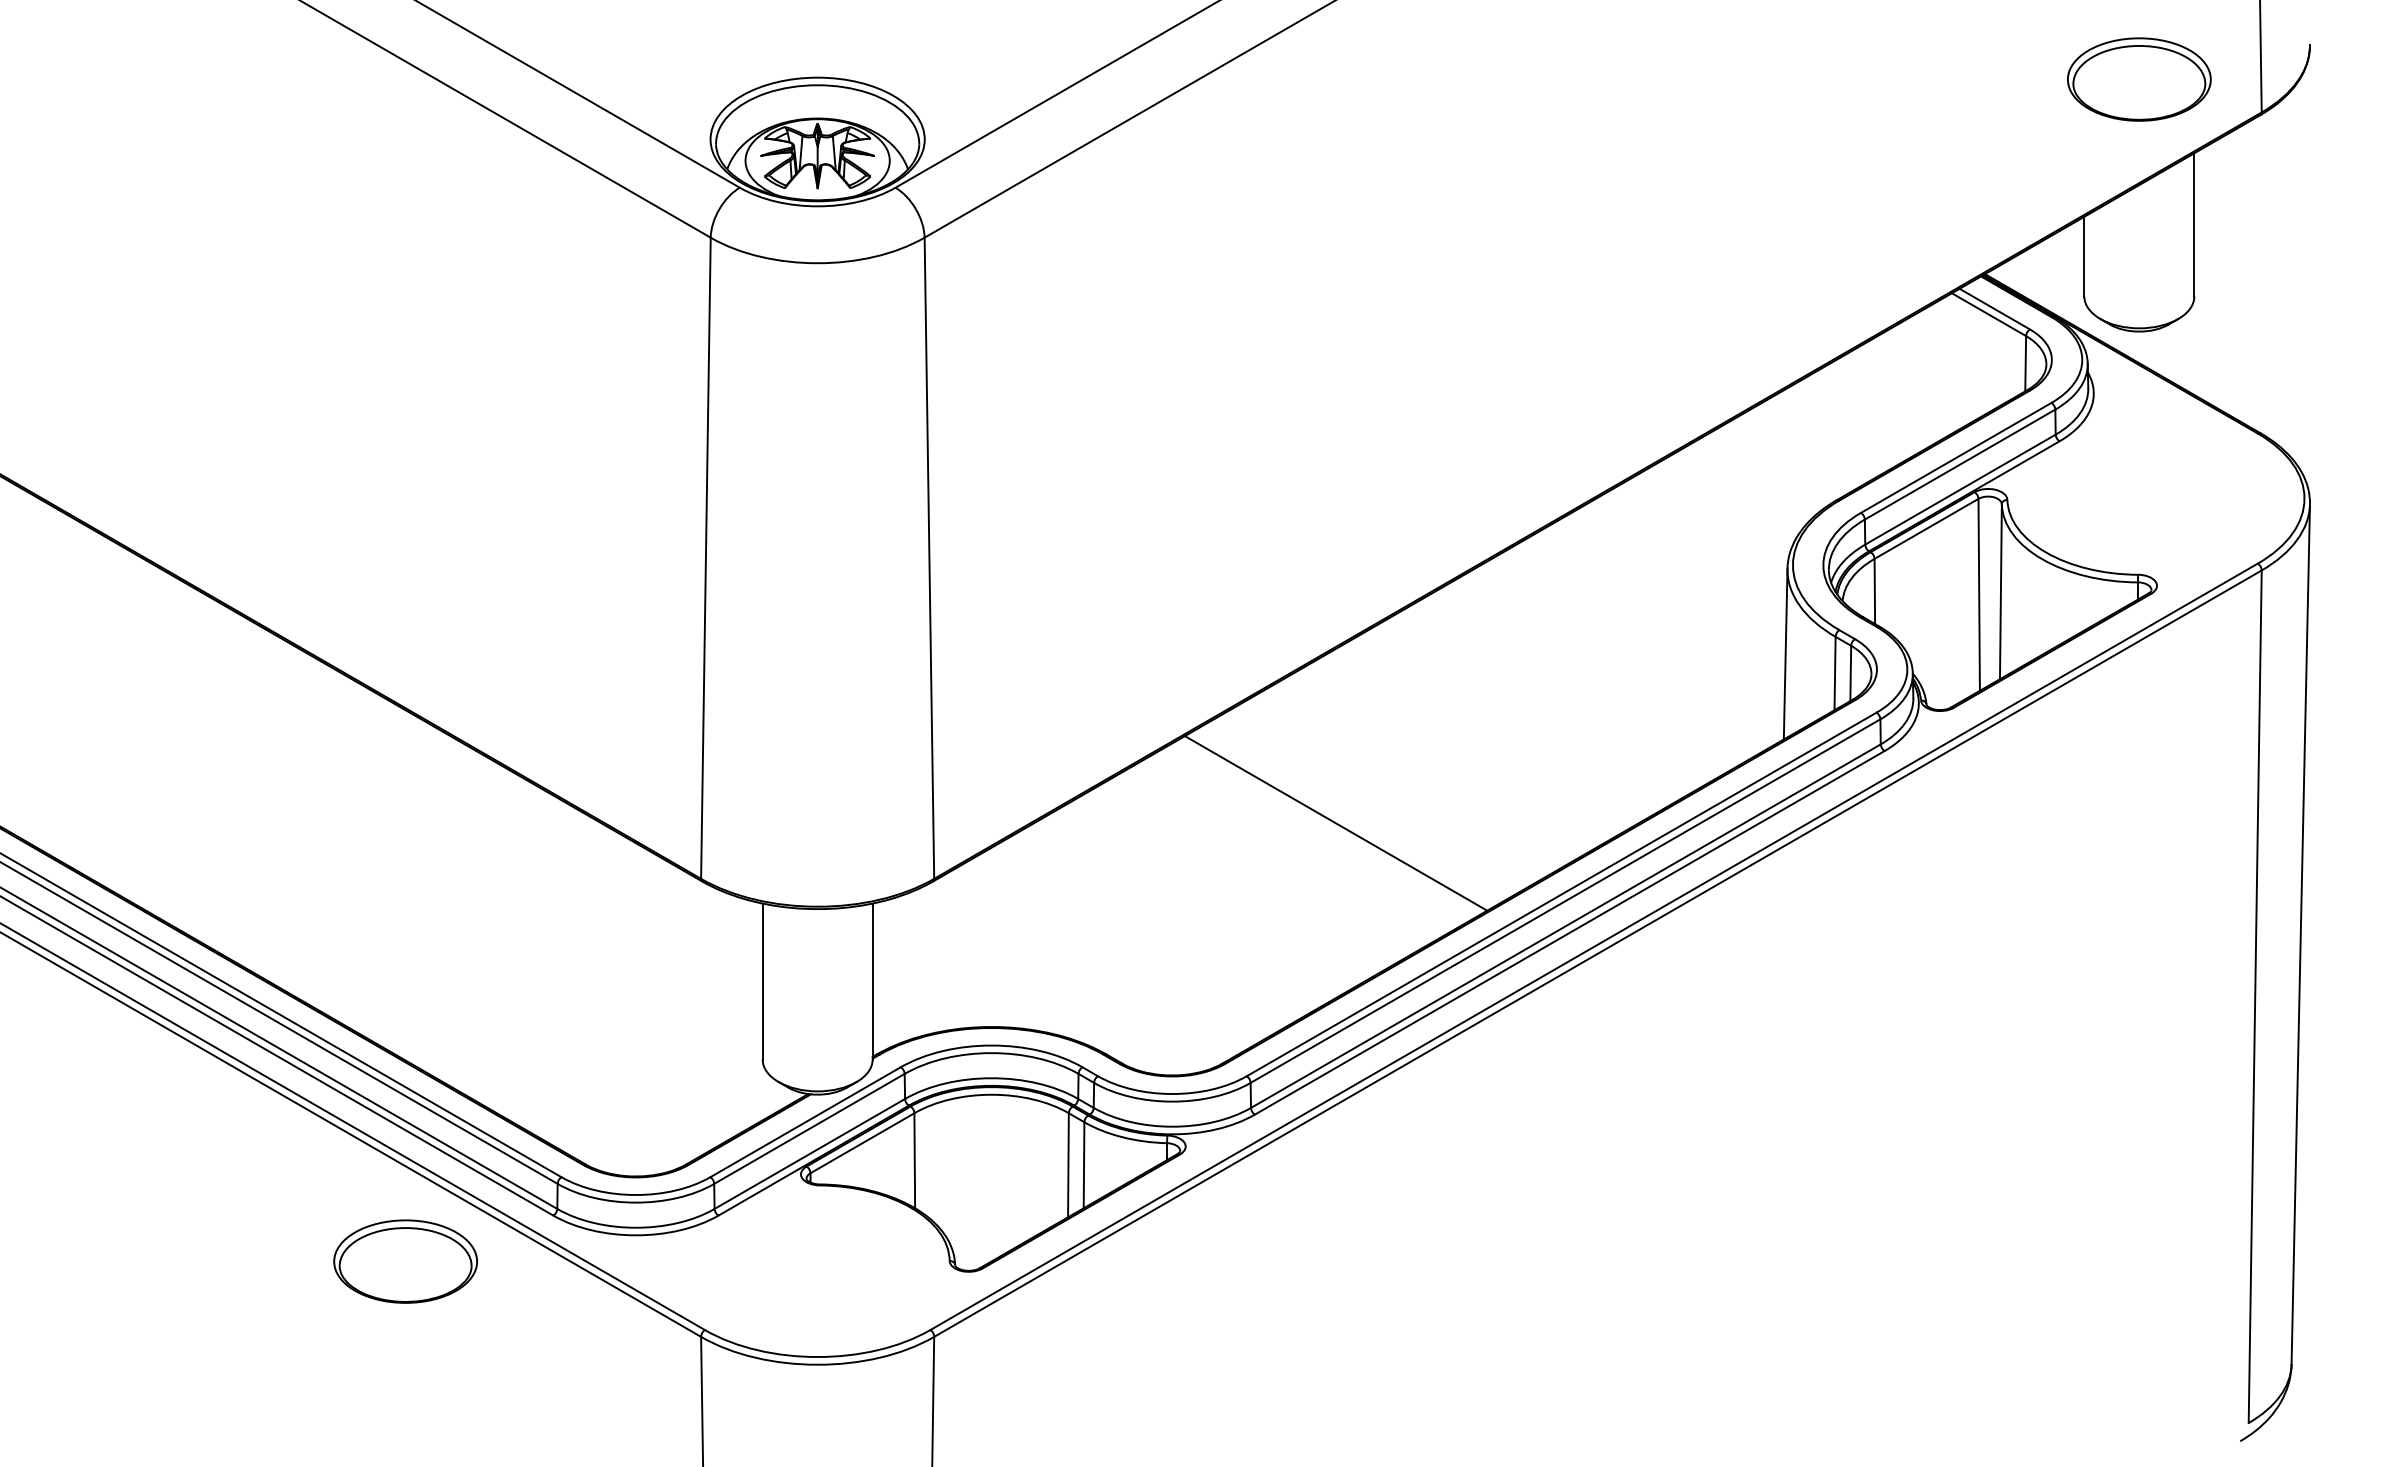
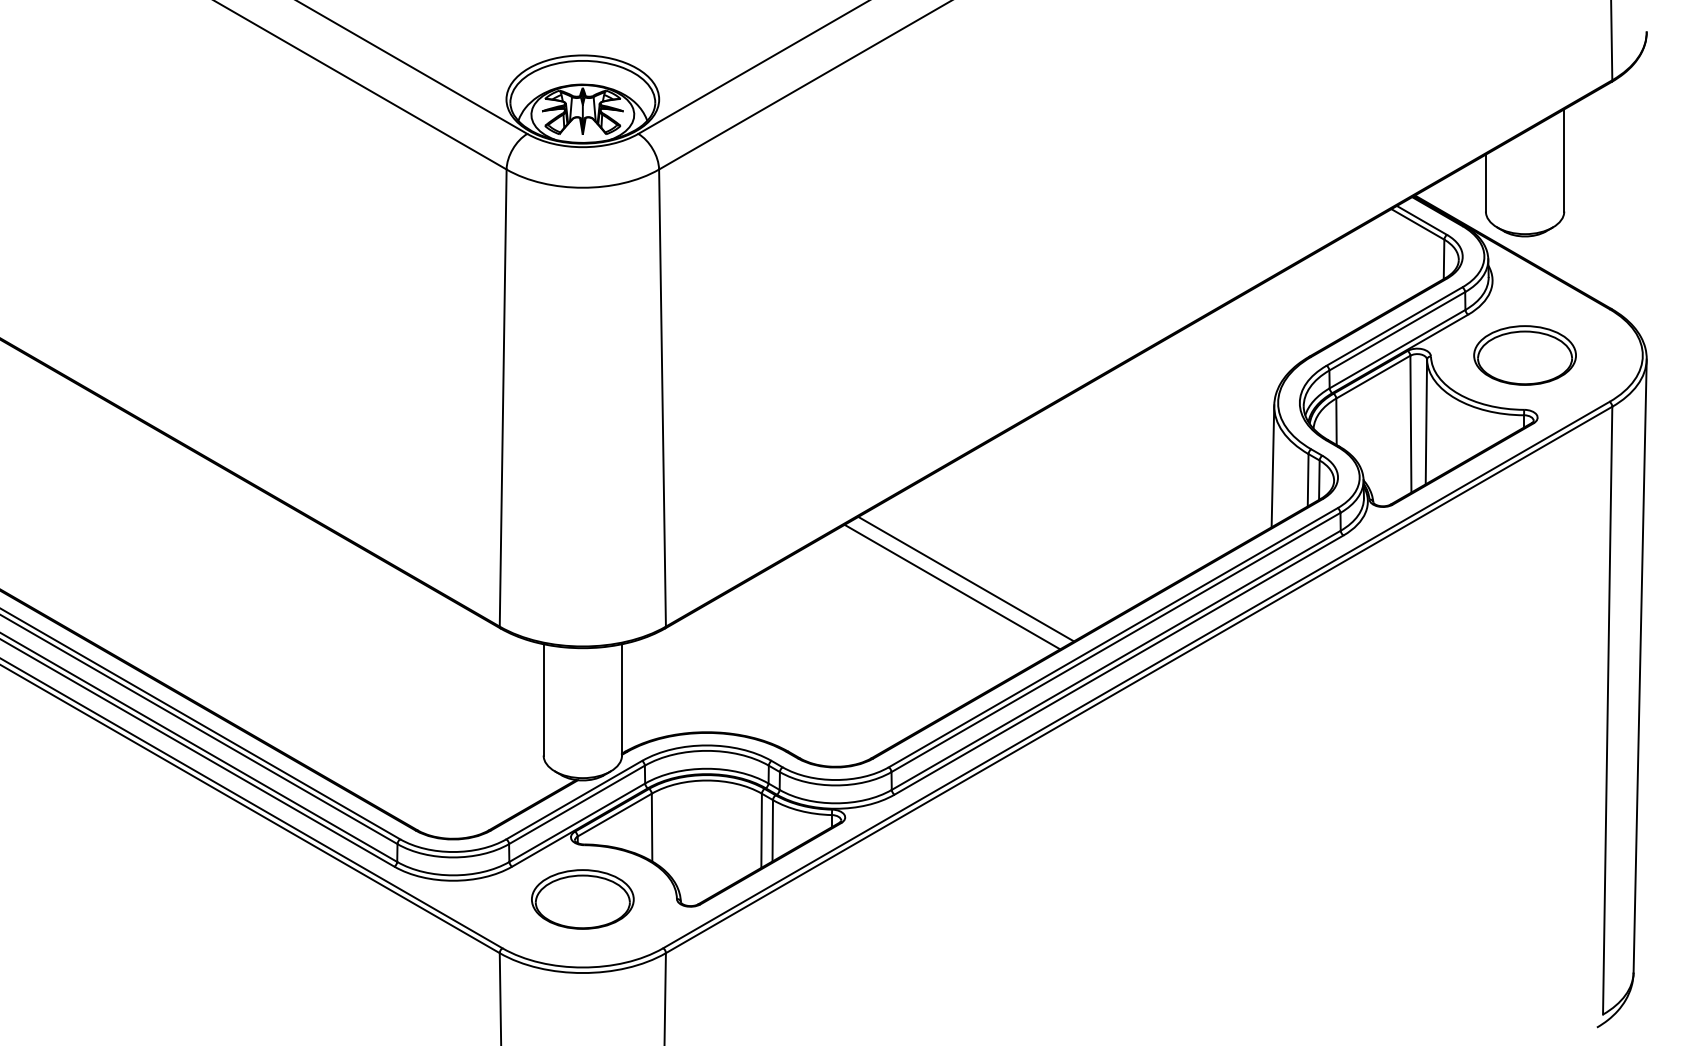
part: (2139, 79) -> (1525, 355), moved
line: (1355, 811) -> (966, 578), added
part: (405, 1261) -> (582, 899), moved

